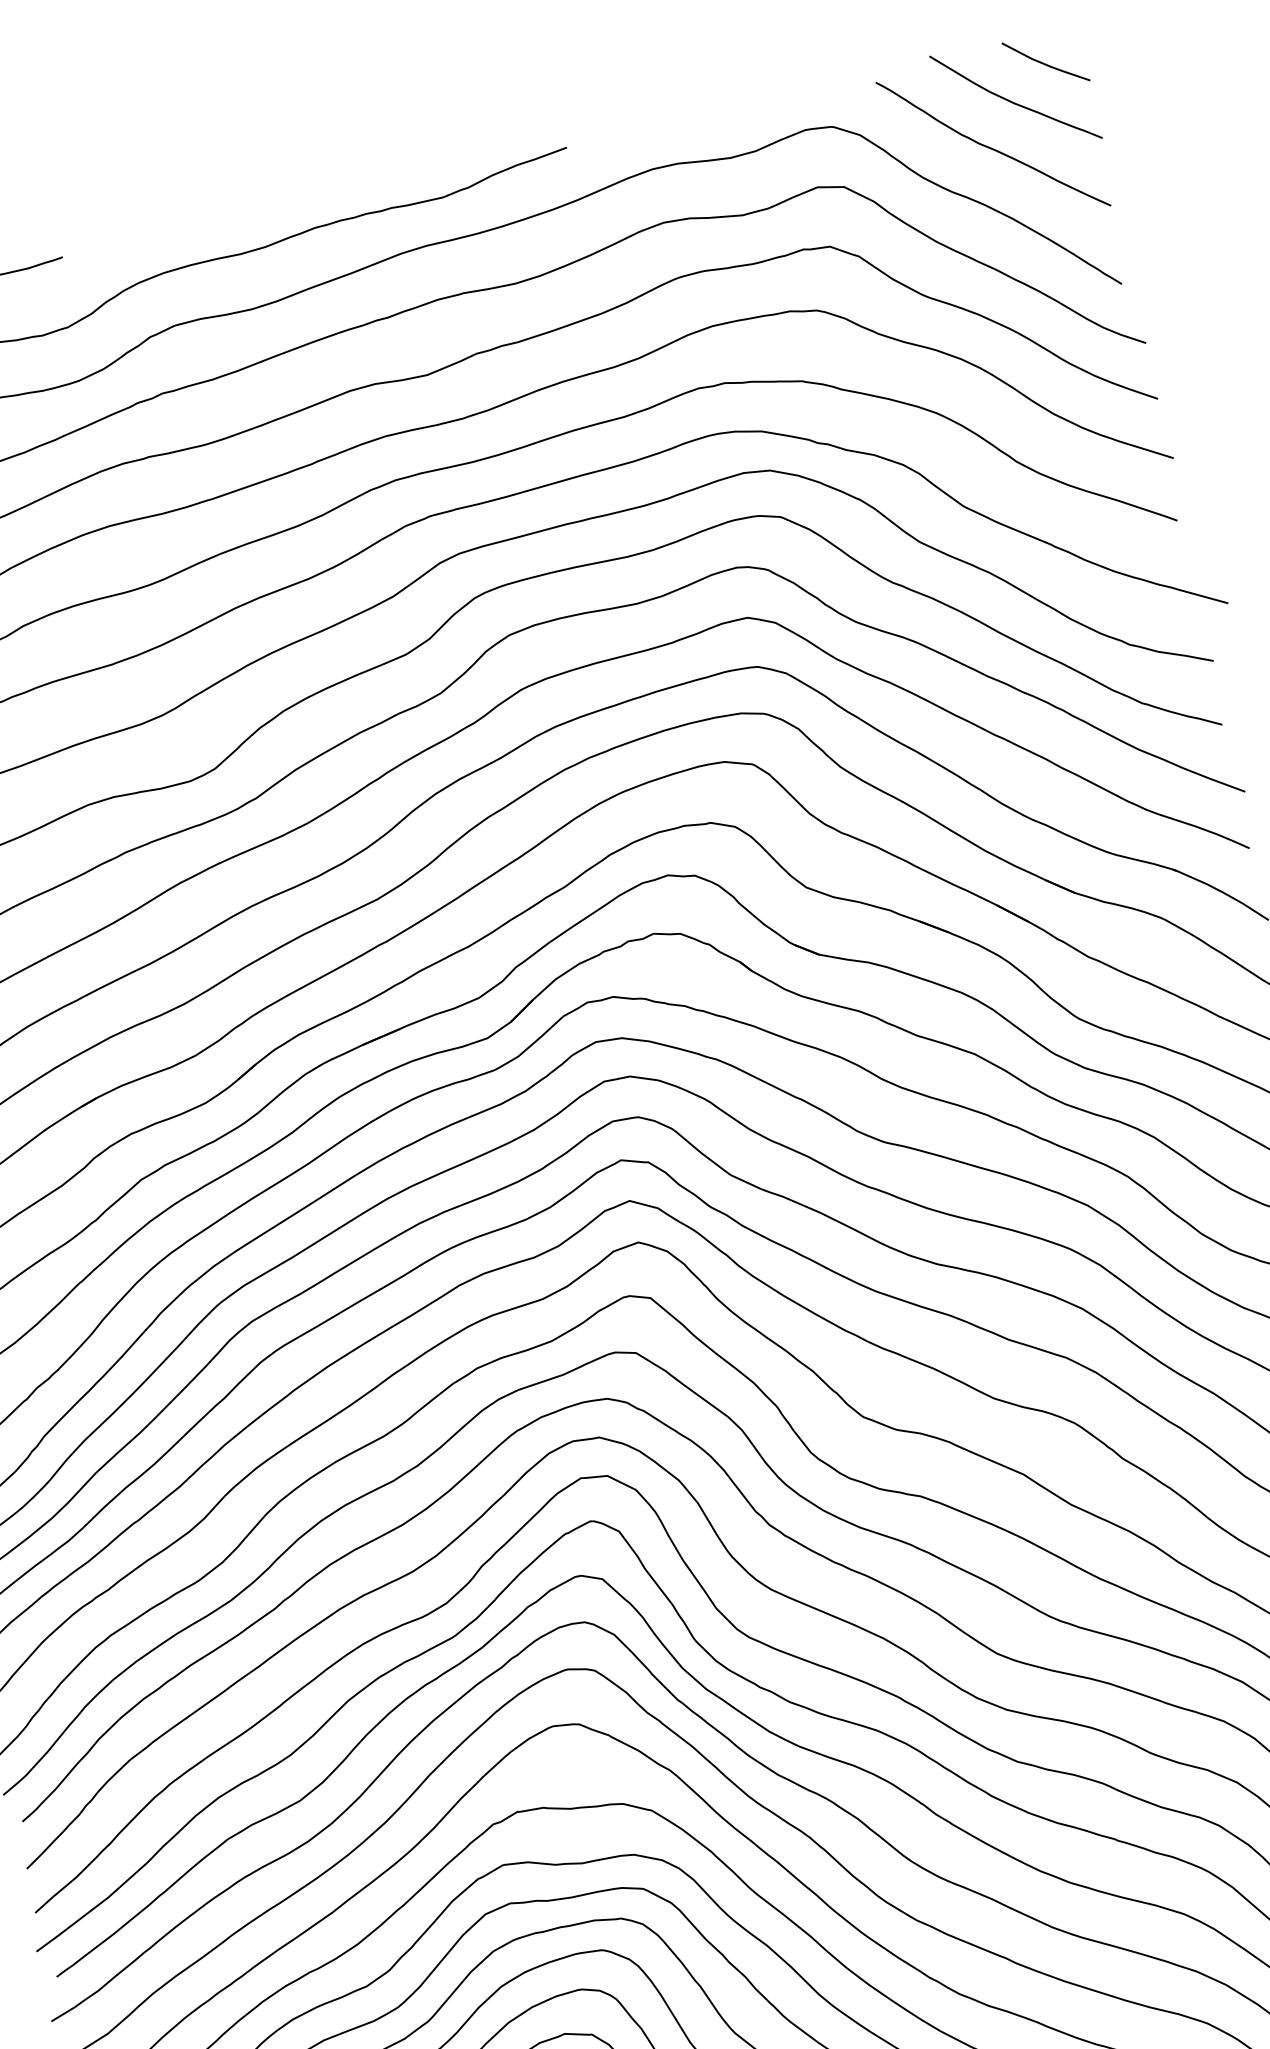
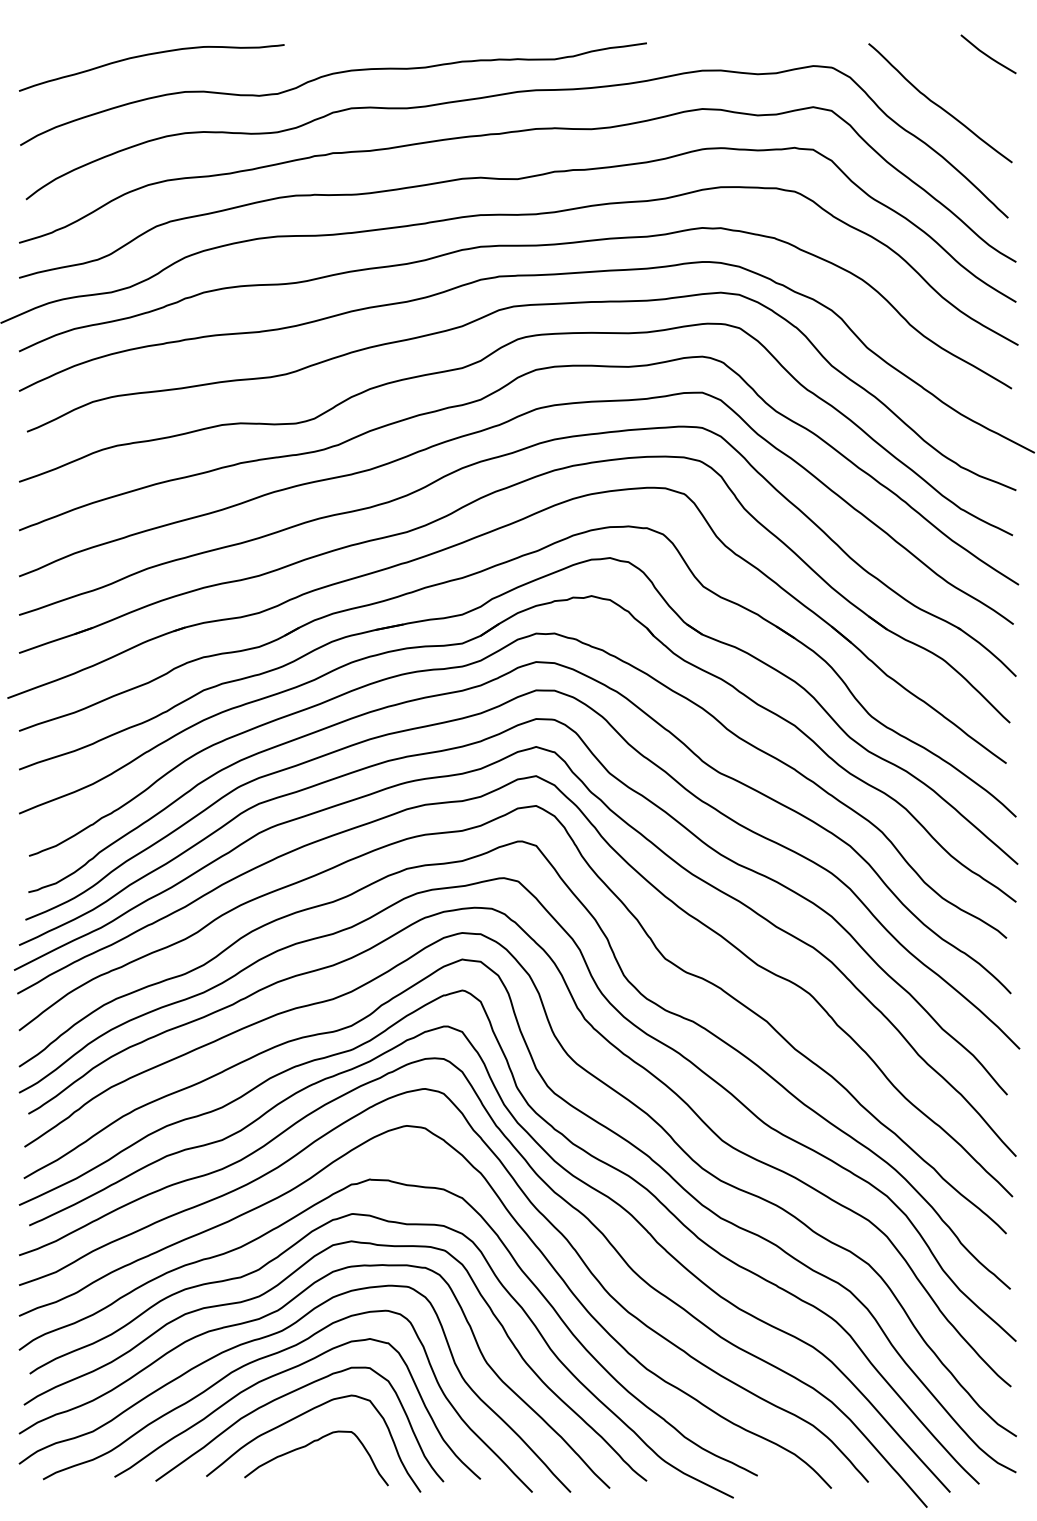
curve: (1013, 101) -> (960, 76), removed

